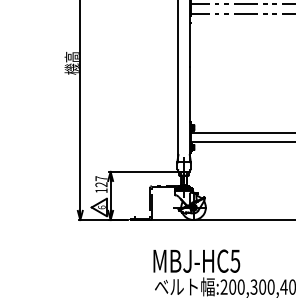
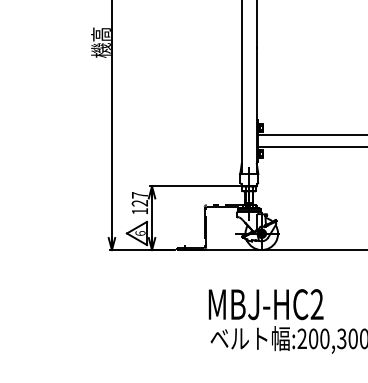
text: (235, 260) -> (317, 303), MBJ-HC5 -> MBJ-HC2

